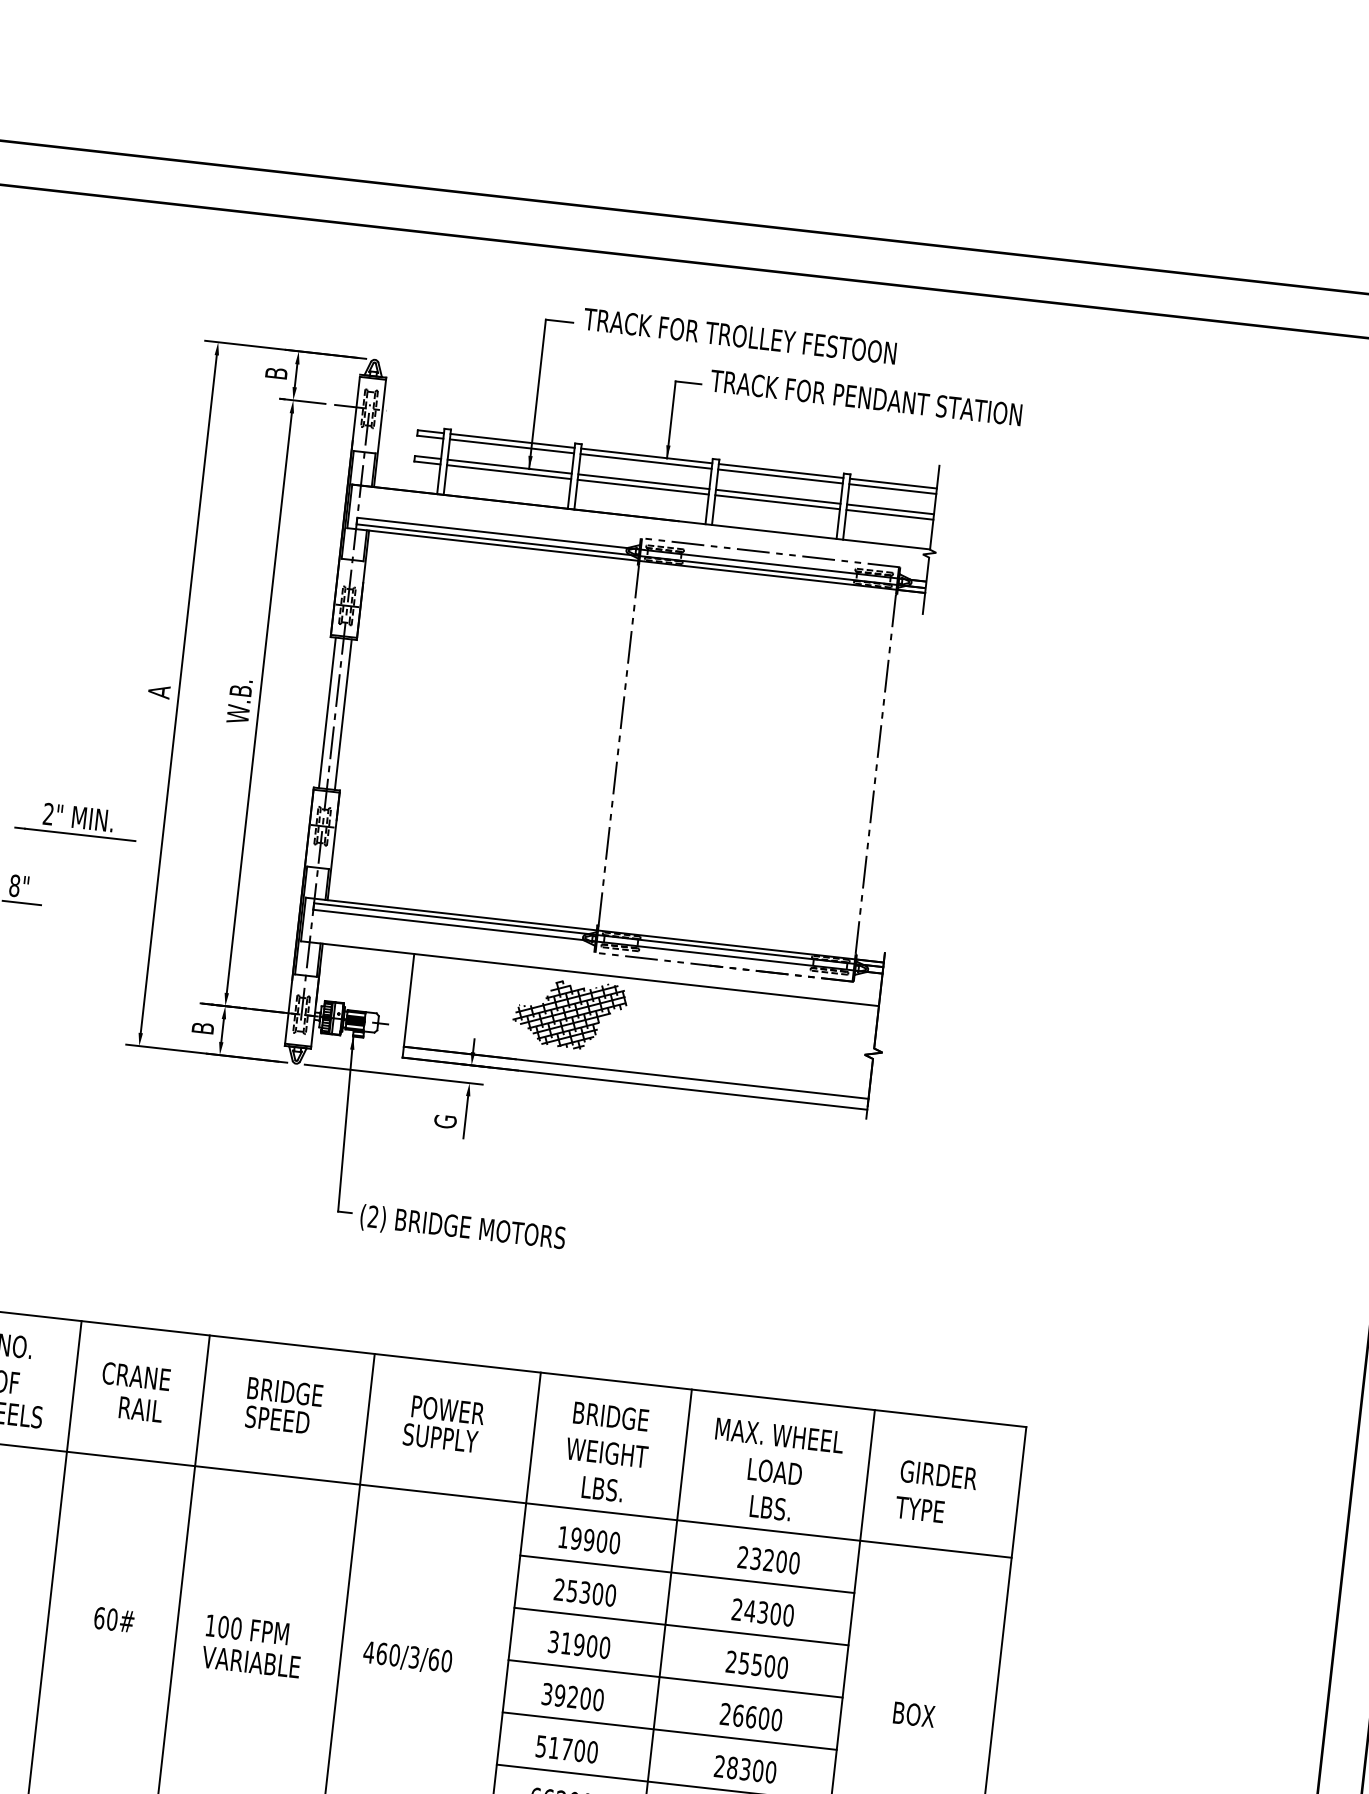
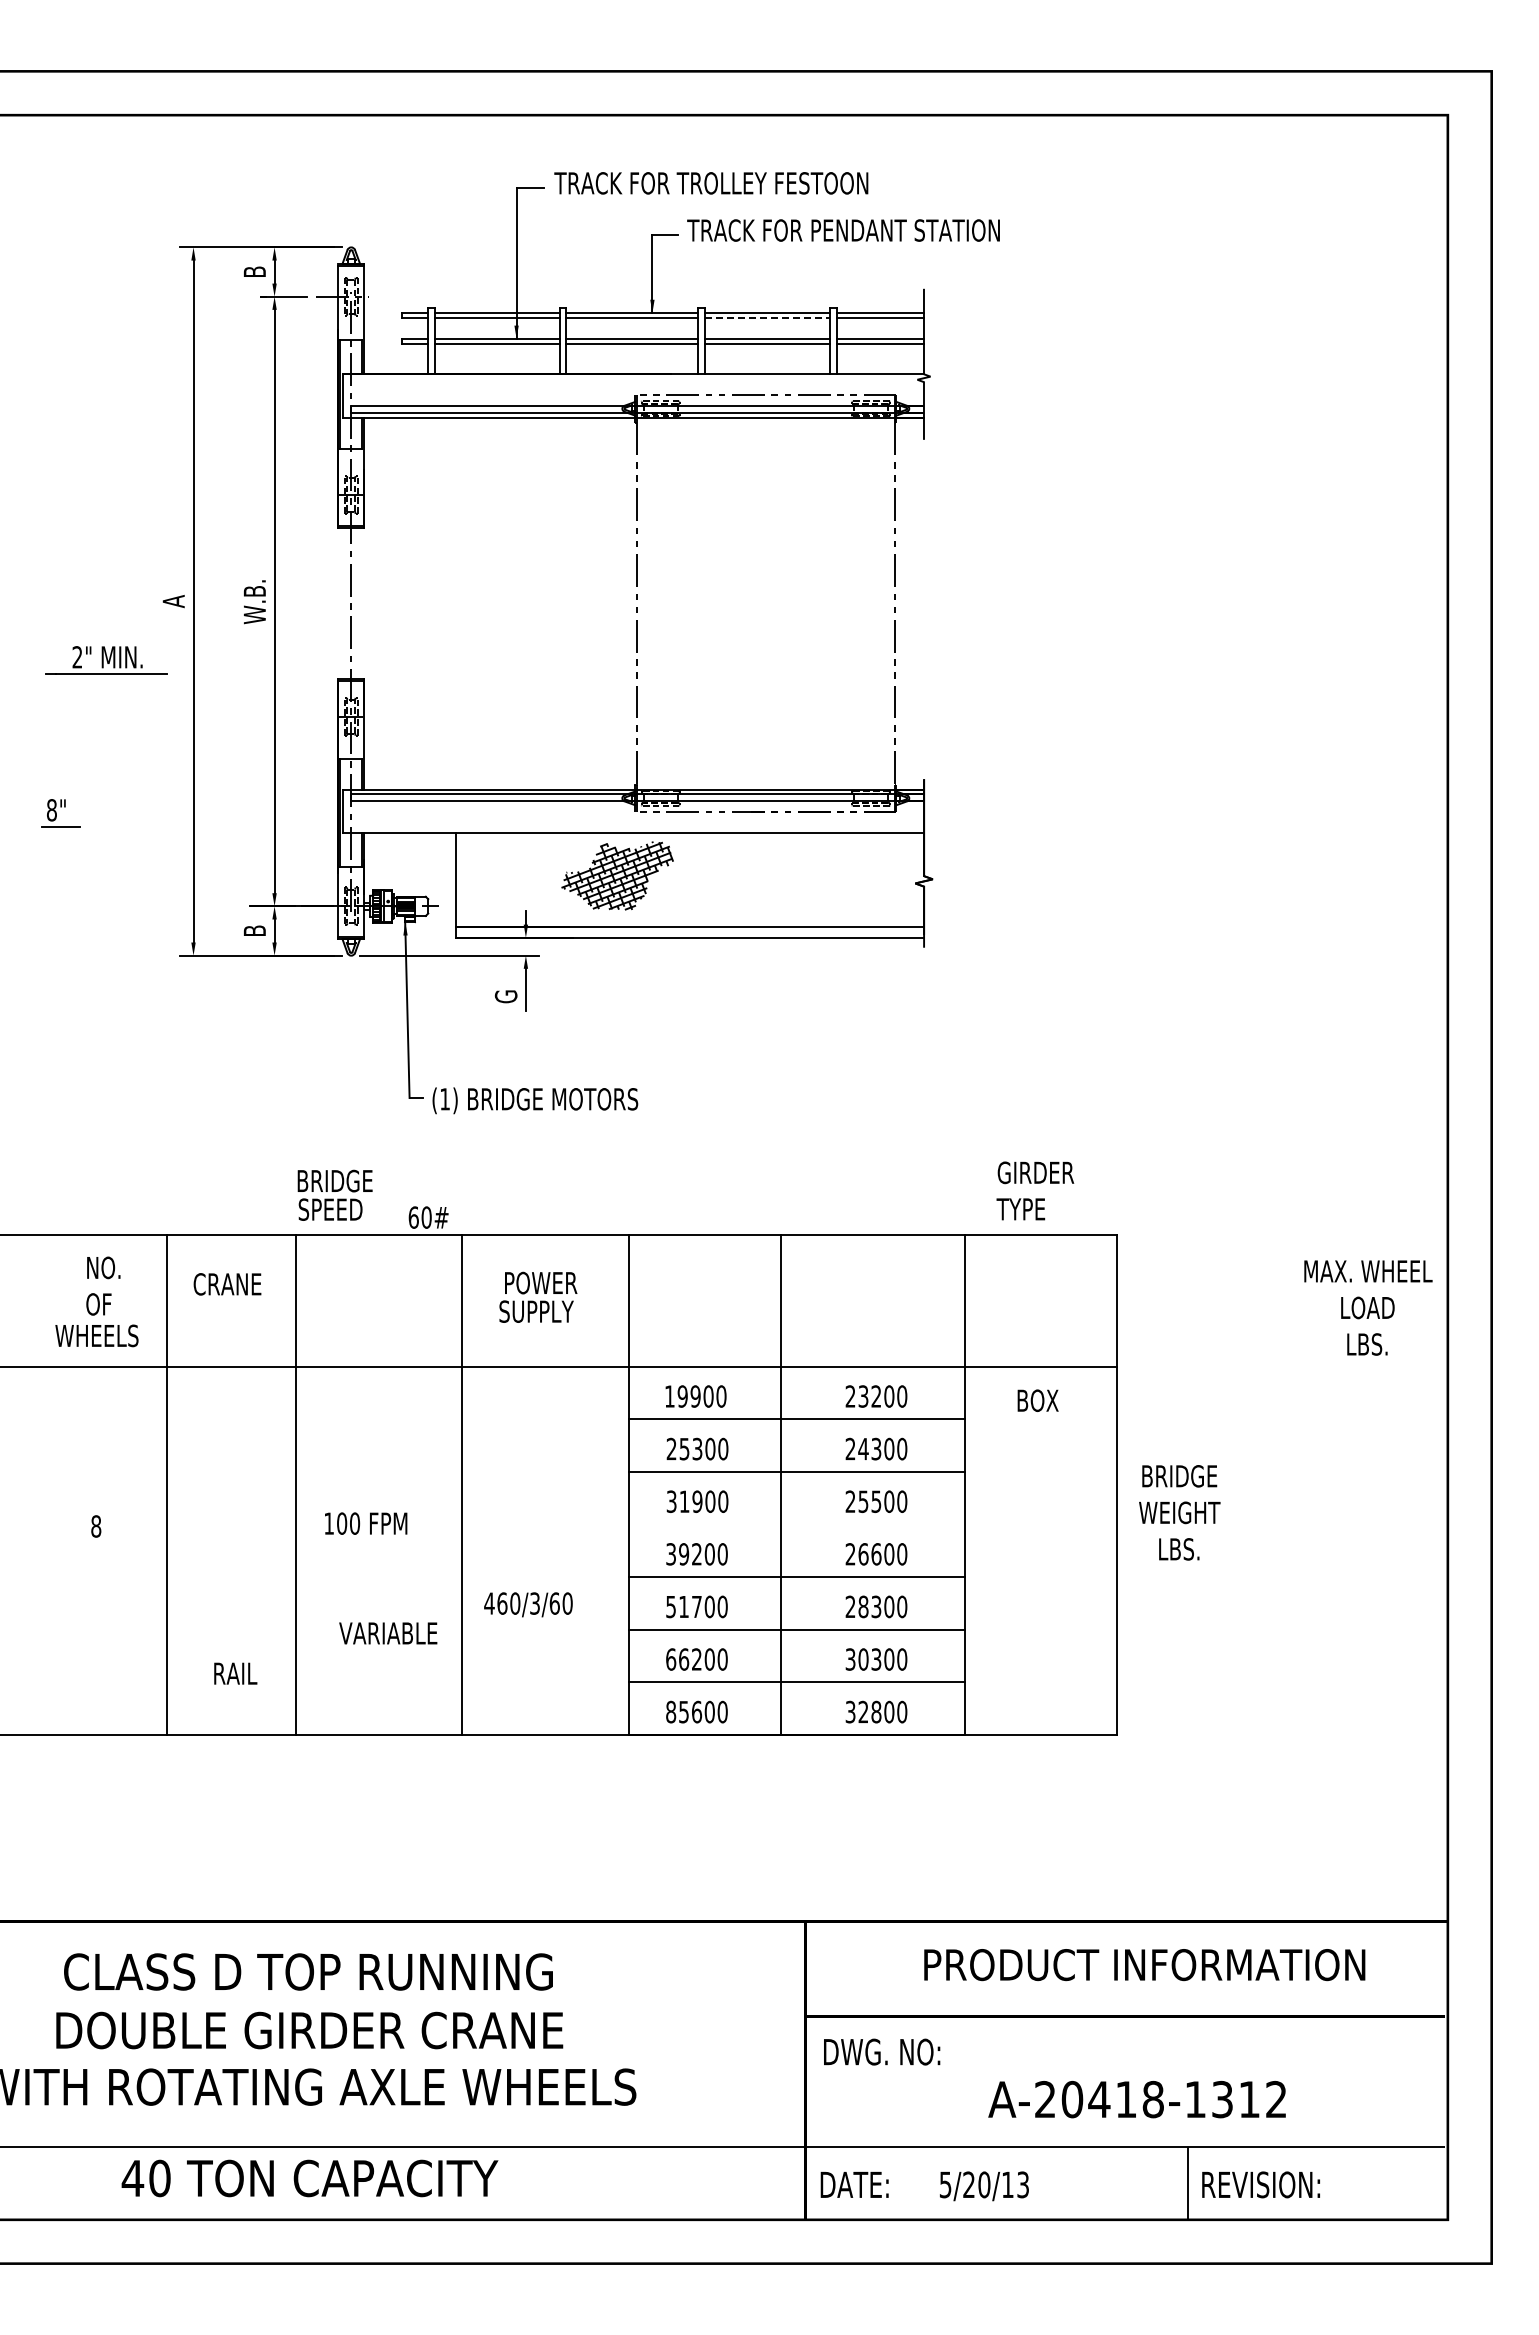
line: (780, 476) -> (767, 318), solid -> dashed
line: (327, 712) -> (343, 603), removed
line: (343, 714) -> (359, 603), removed
part: (77, 820) -> (106, 660), moved
text: (372, 1217) -> (444, 1099), (2) -> (1)
text: (283, 1405) -> (334, 1194), moved
text: (140, 1409) -> (235, 1673), moved
text: (606, 1452) -> (1179, 1512), moved
text: (775, 1471) -> (1368, 1307), moved
text: (936, 1492) -> (1035, 1190), moved
text: (114, 1619) -> (428, 1217), moved
text: (407, 1657) -> (528, 1604), moved
text: (251, 1662) -> (388, 1633), moved
line: (675, 1678) -> (796, 1524), removed
text: (913, 1714) -> (1037, 1400), moved

